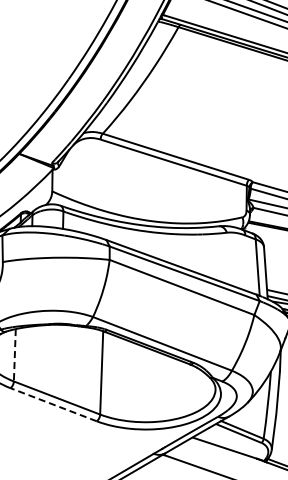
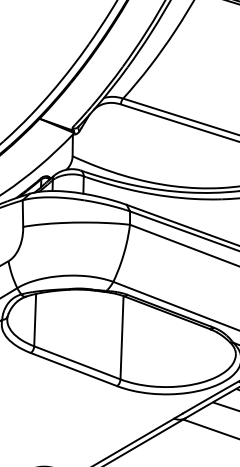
line: (14, 355) -> (34, 320), dashed -> solid
line: (53, 404) -> (73, 369), dashed -> solid

